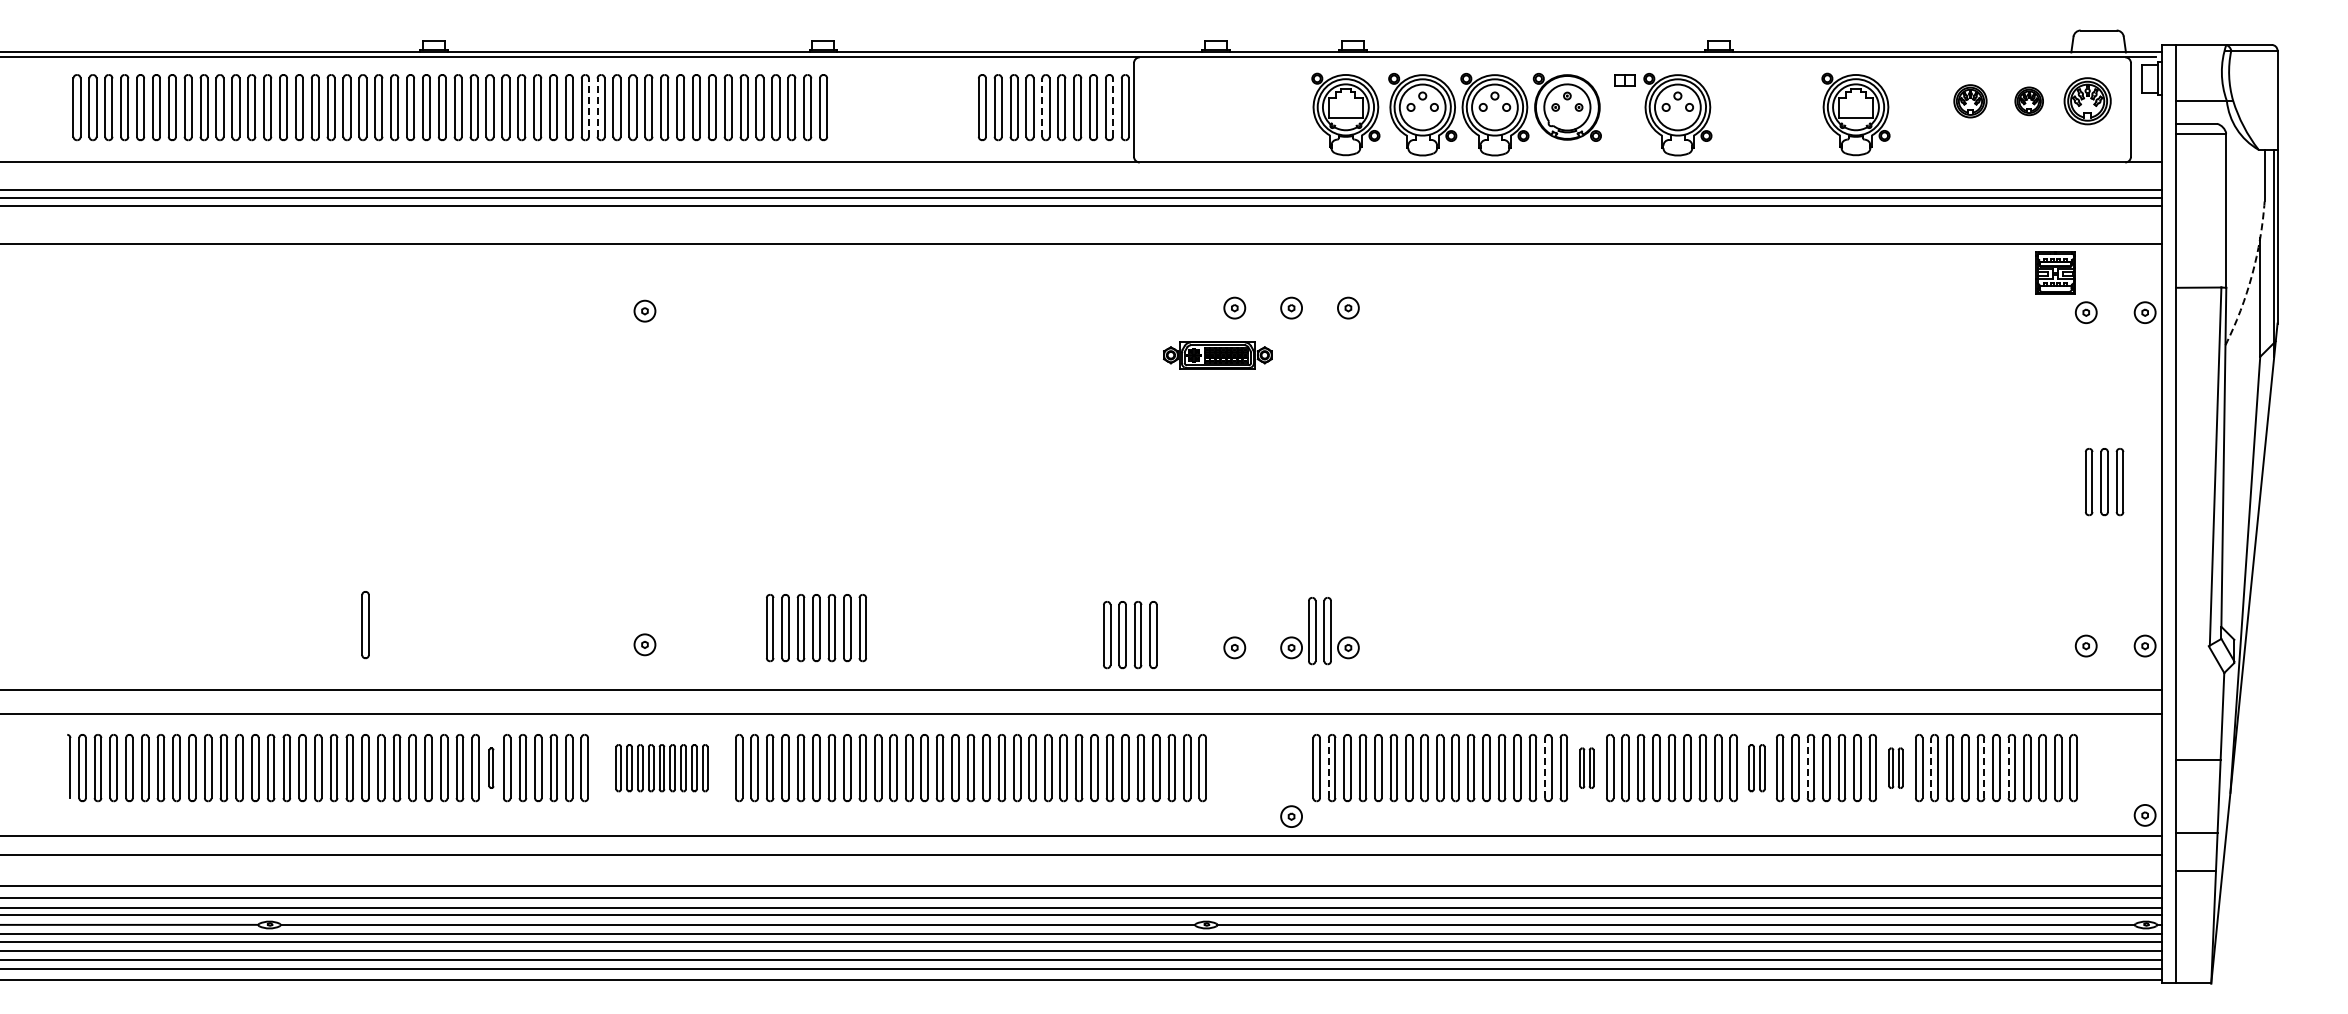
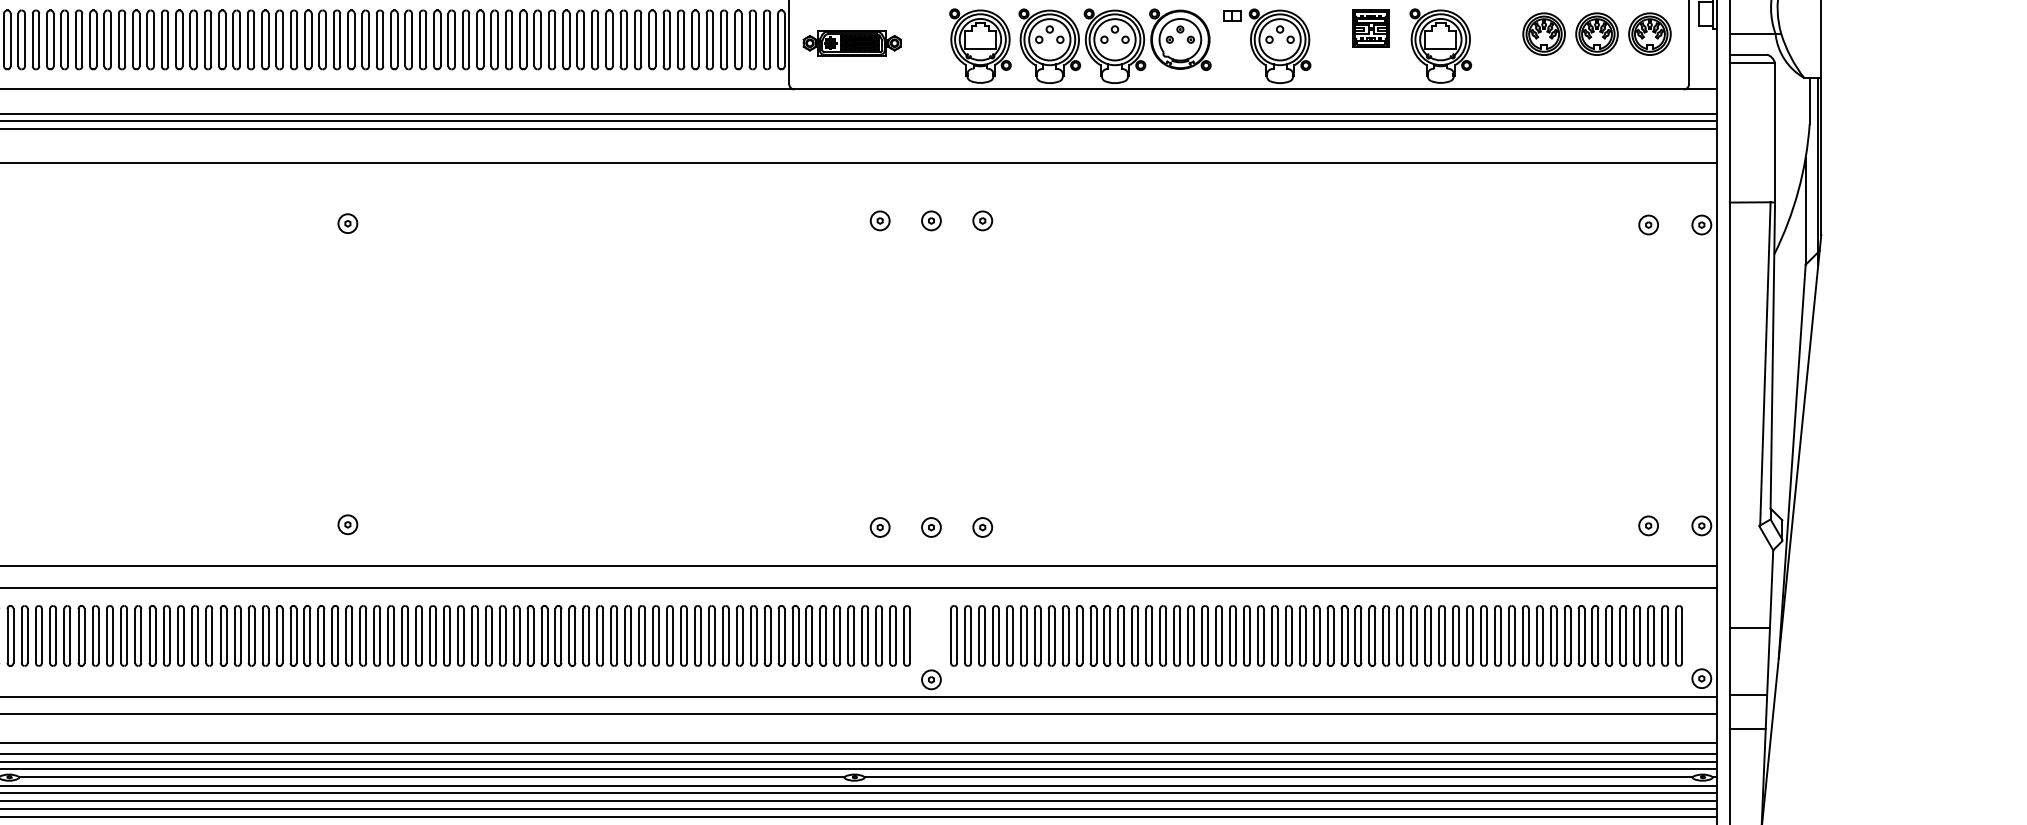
part: (1970, 101) -> (1544, 34), size x1.43
part: (2029, 101) -> (1597, 34), size x1.67
line: (588, 107) -> (296, 39), dashed -> solid
line: (597, 107) -> (305, 39), dashed -> solid
part: (902, 107) -> (580, 39), added
line: (1042, 107) -> (706, 39), dashed -> solid
line: (1113, 107) -> (770, 39), dashed -> solid
part: (2055, 272) -> (1370, 28), moved
arc: (2252, 275) -> (1798, 191), dashed -> solid
part: (1217, 355) -> (851, 43), moved
part: (2104, 482) -> (1665, 636), moved
part: (365, 625) -> (95, 507), removed
part: (816, 628) -> (502, 510), removed
part: (1319, 631) -> (956, 512), removed
part: (1130, 635) -> (886, 636), moved
line: (1328, 767) -> (964, 635), dashed -> solid
line: (1545, 767) -> (1160, 635), dashed -> solid
line: (1807, 767) -> (1397, 635), dashed -> solid
line: (1931, 767) -> (1508, 635), dashed -> solid
line: (1984, 767) -> (1556, 635), dashed -> solid
line: (2008, 767) -> (1578, 635), dashed -> solid
part: (491, 768) -> (209, 636), size x1.67
part: (661, 768) -> (362, 636), size x1.43
part: (1586, 768) -> (1197, 636), size x1.67
part: (1756, 768) -> (1351, 636), size x1.43
part: (1895, 768) -> (1476, 636), size x1.67

